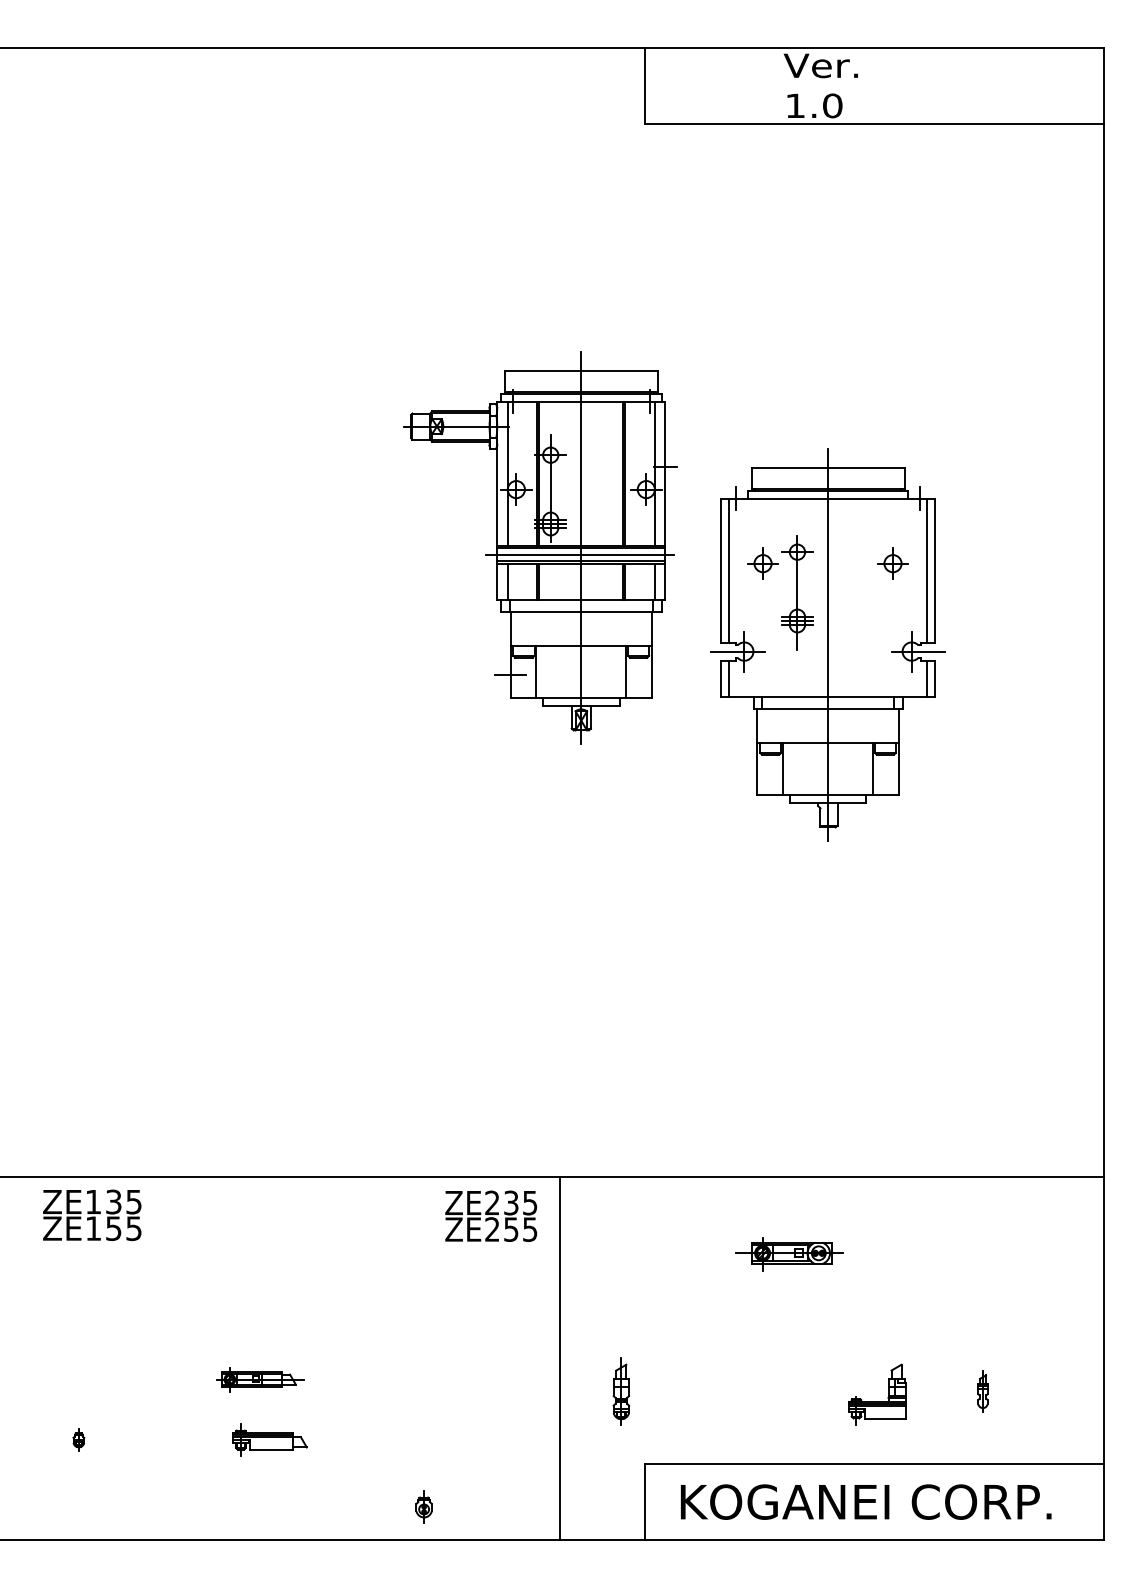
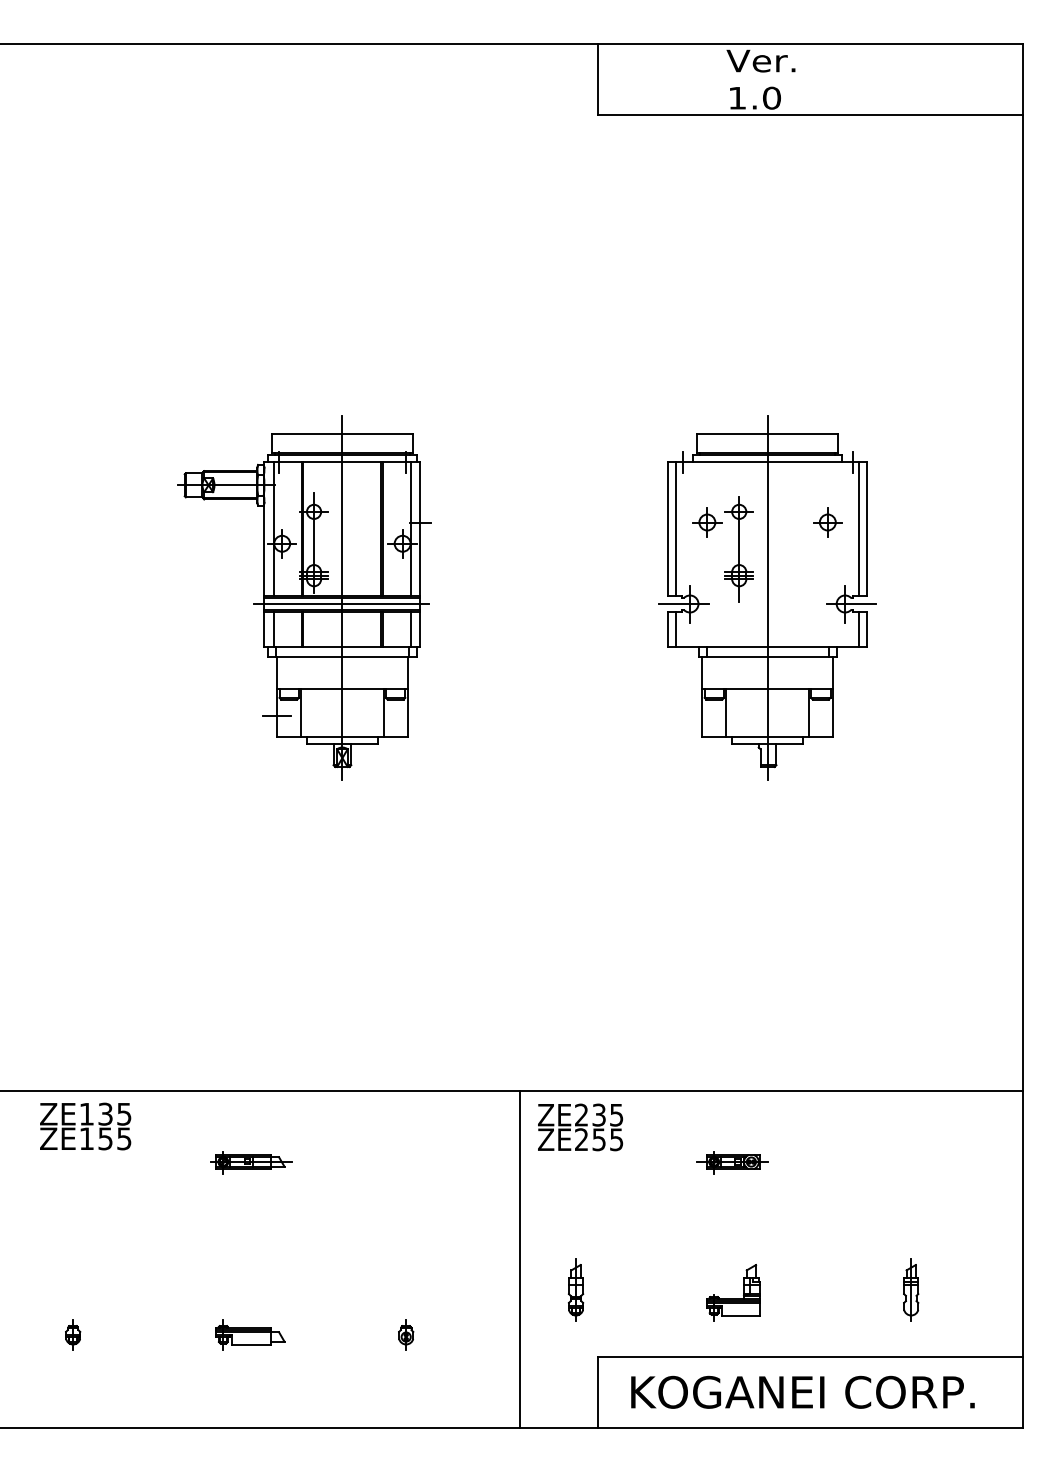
part: (540, 547) -> (304, 597), moved
text: (491, 1215) -> (580, 1126), moved
part: (789, 1254) -> (731, 1162), size x0.71
part: (260, 1379) -> (251, 1161), moved
part: (982, 1391) -> (910, 1289), size x1.67
part: (877, 1401) -> (733, 1299), moved
part: (78, 1439) -> (72, 1334), size x1.43
part: (423, 1506) -> (405, 1334), moved

